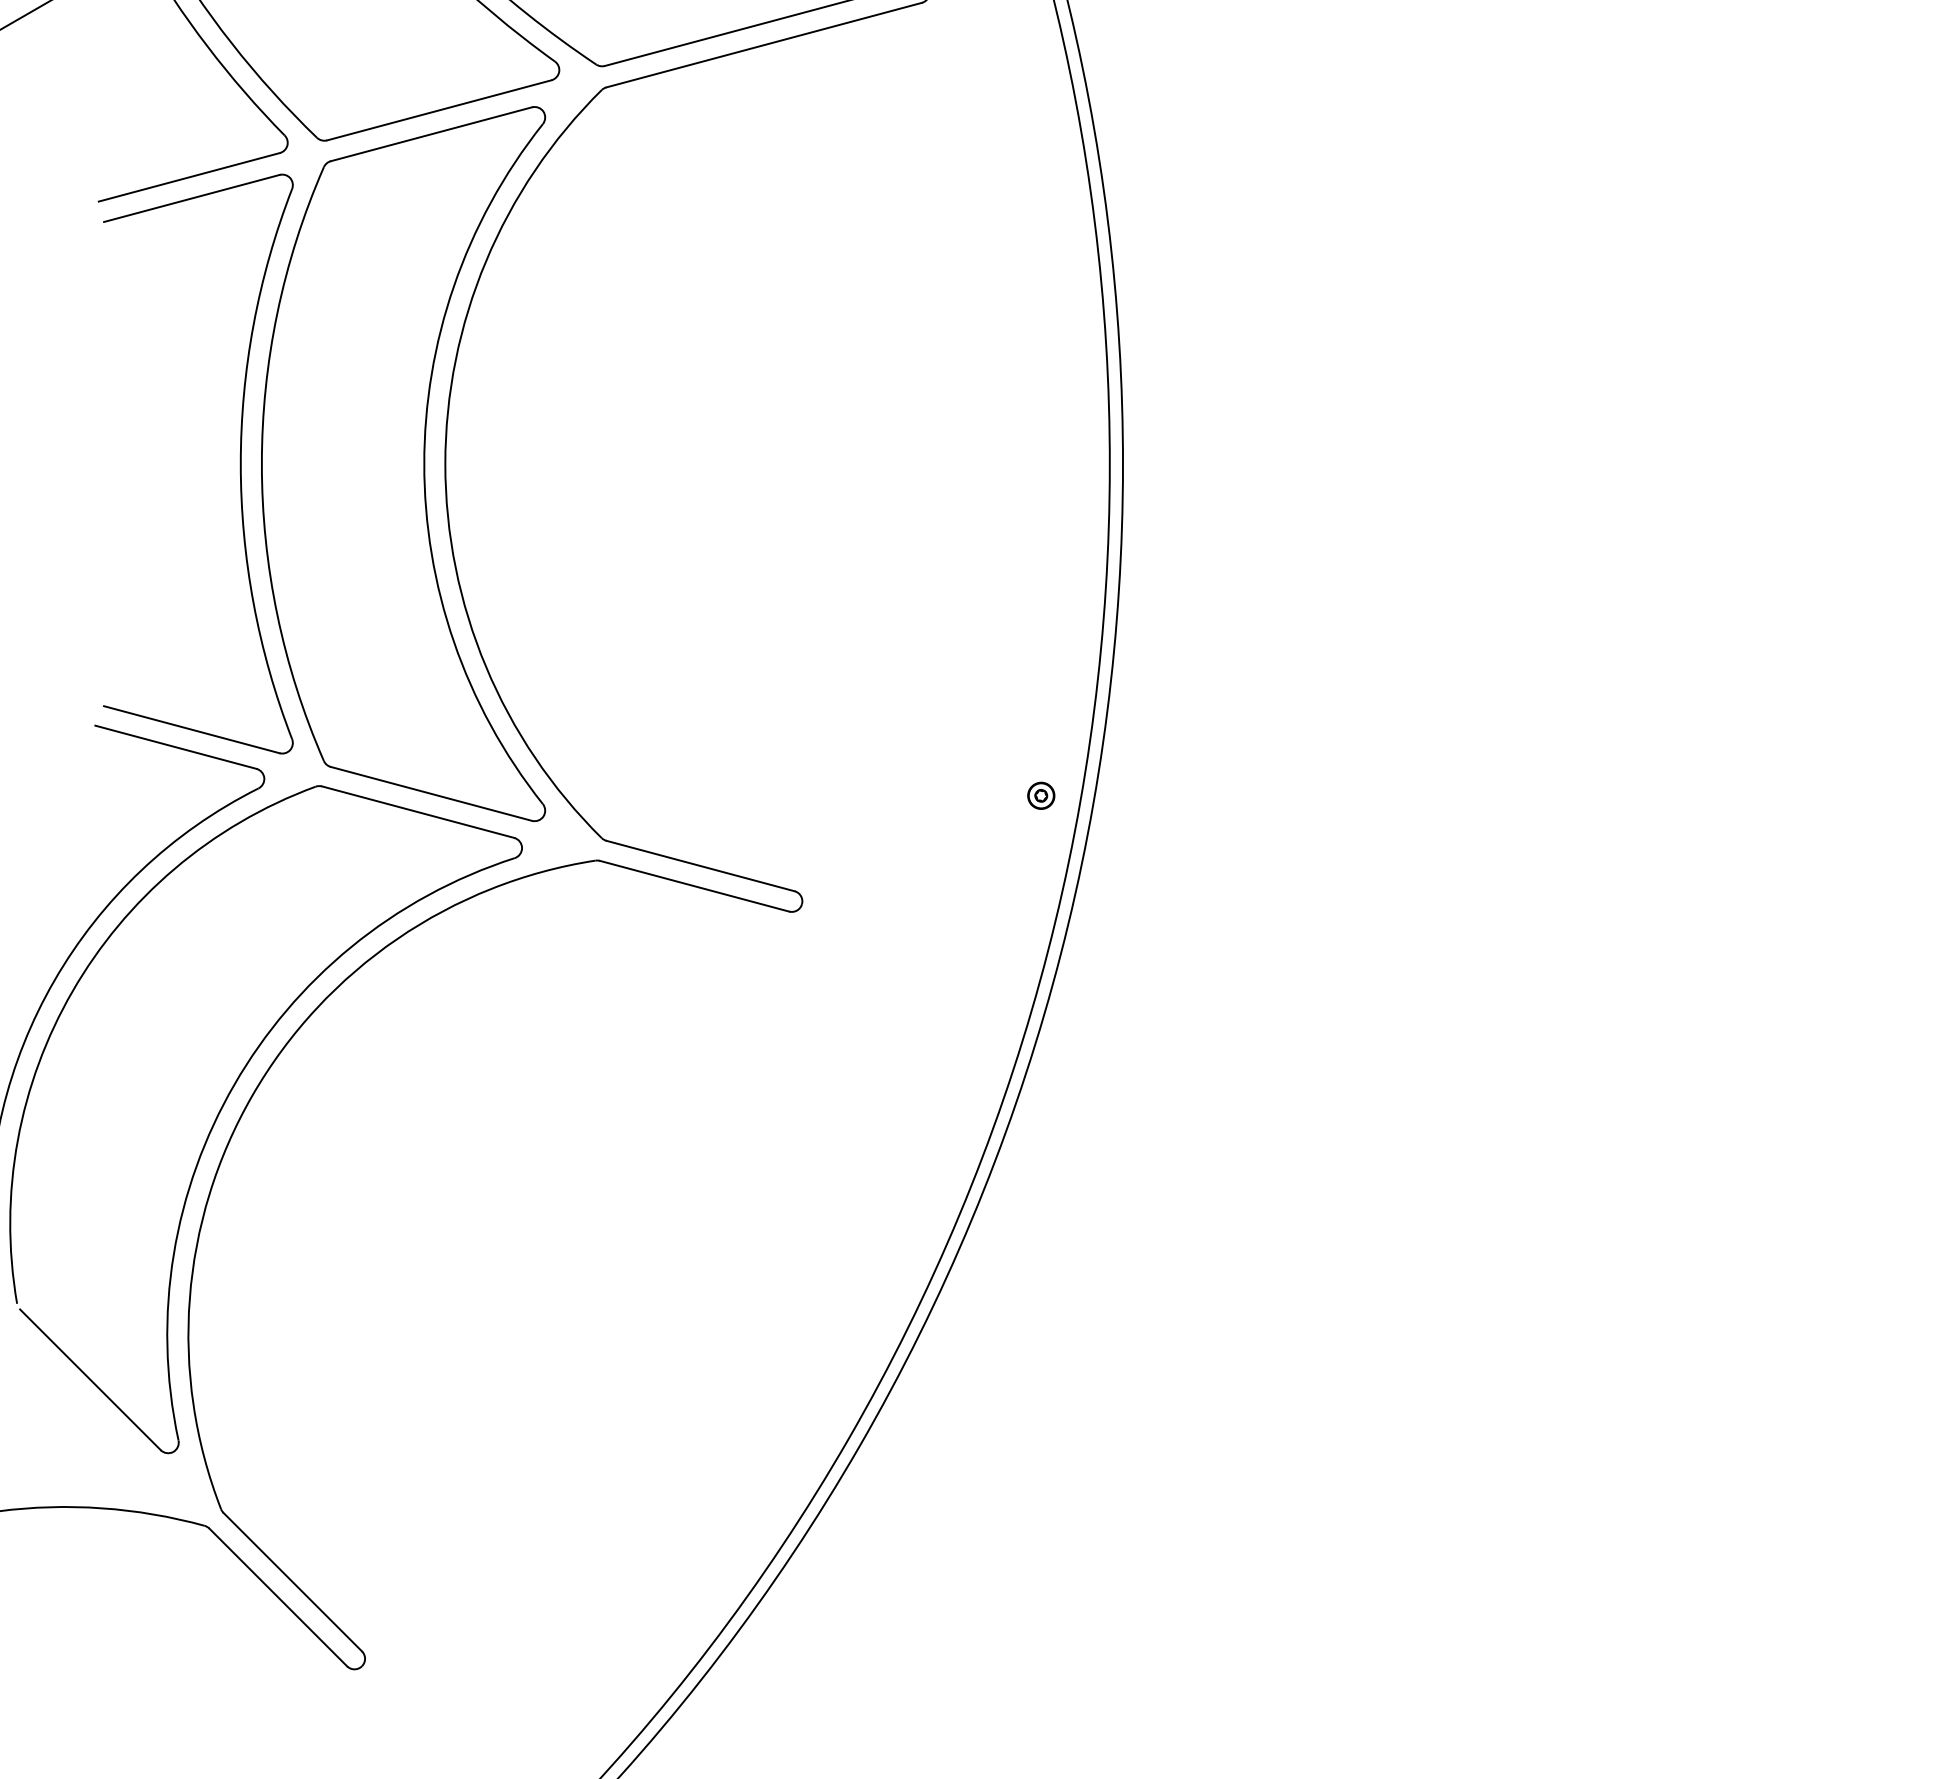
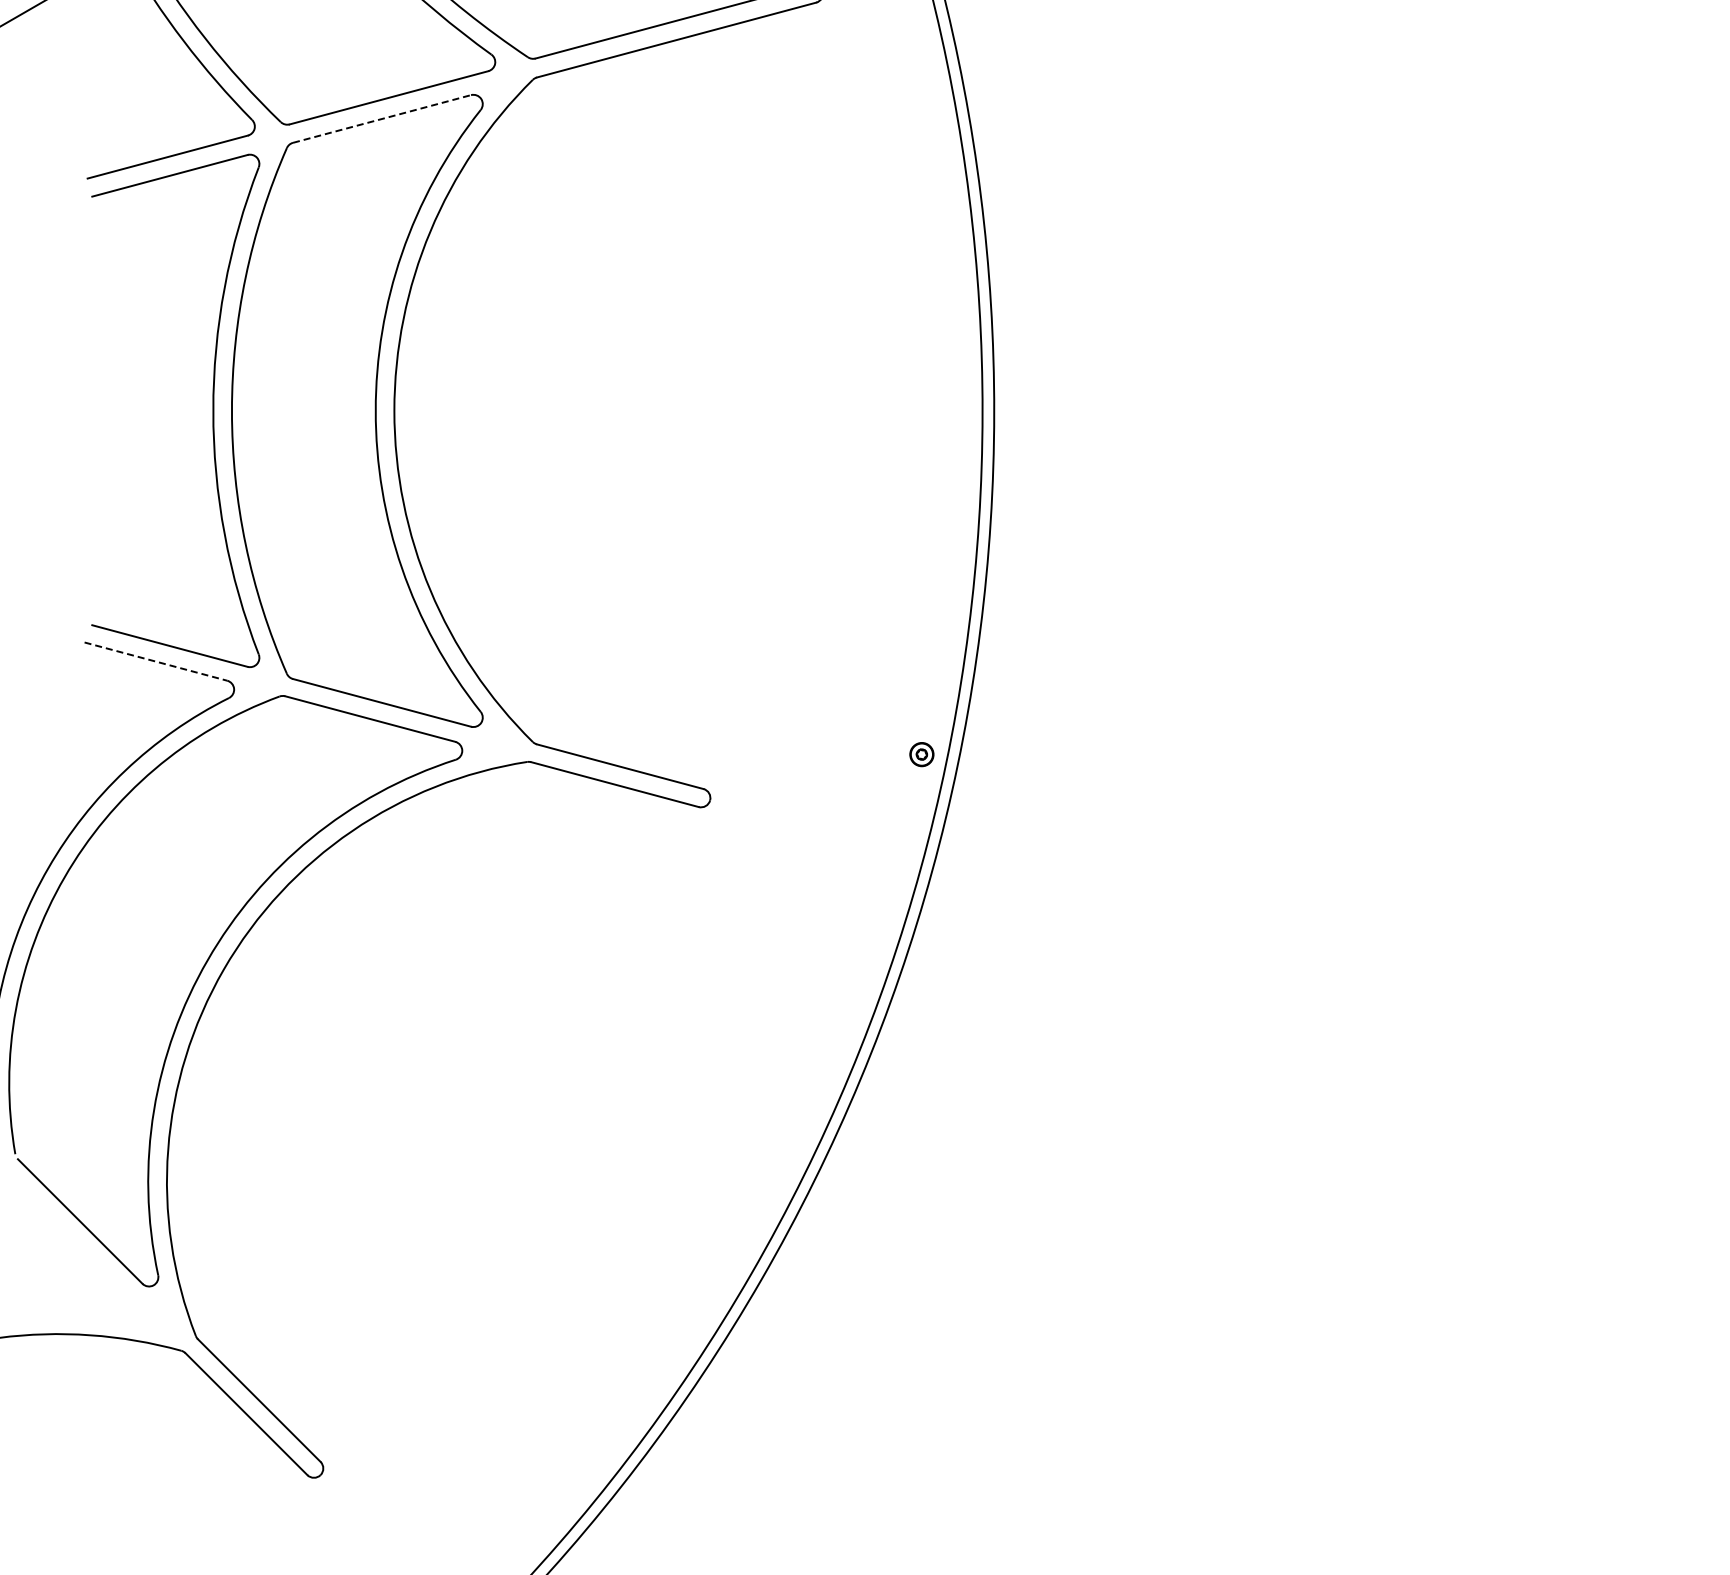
line: (431, 133) -> (382, 118), solid -> dashed
line: (175, 747) -> (155, 661), solid -> dashed
part: (1040, 795) -> (921, 754), moved

